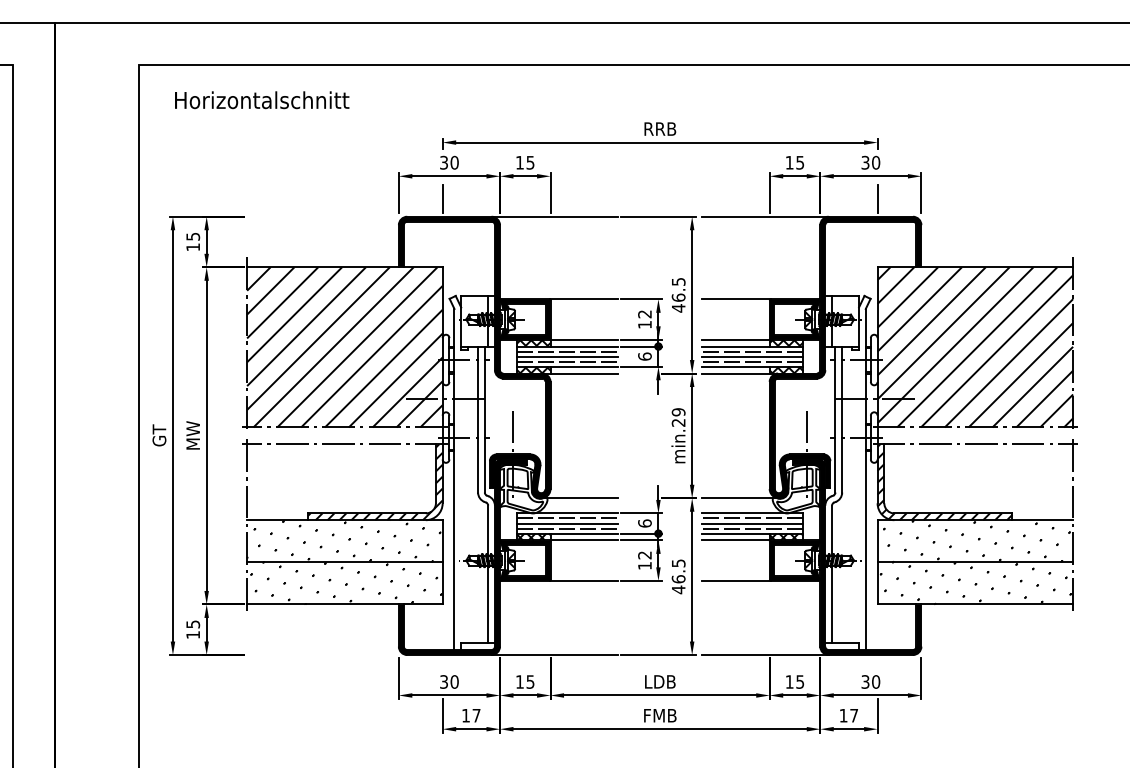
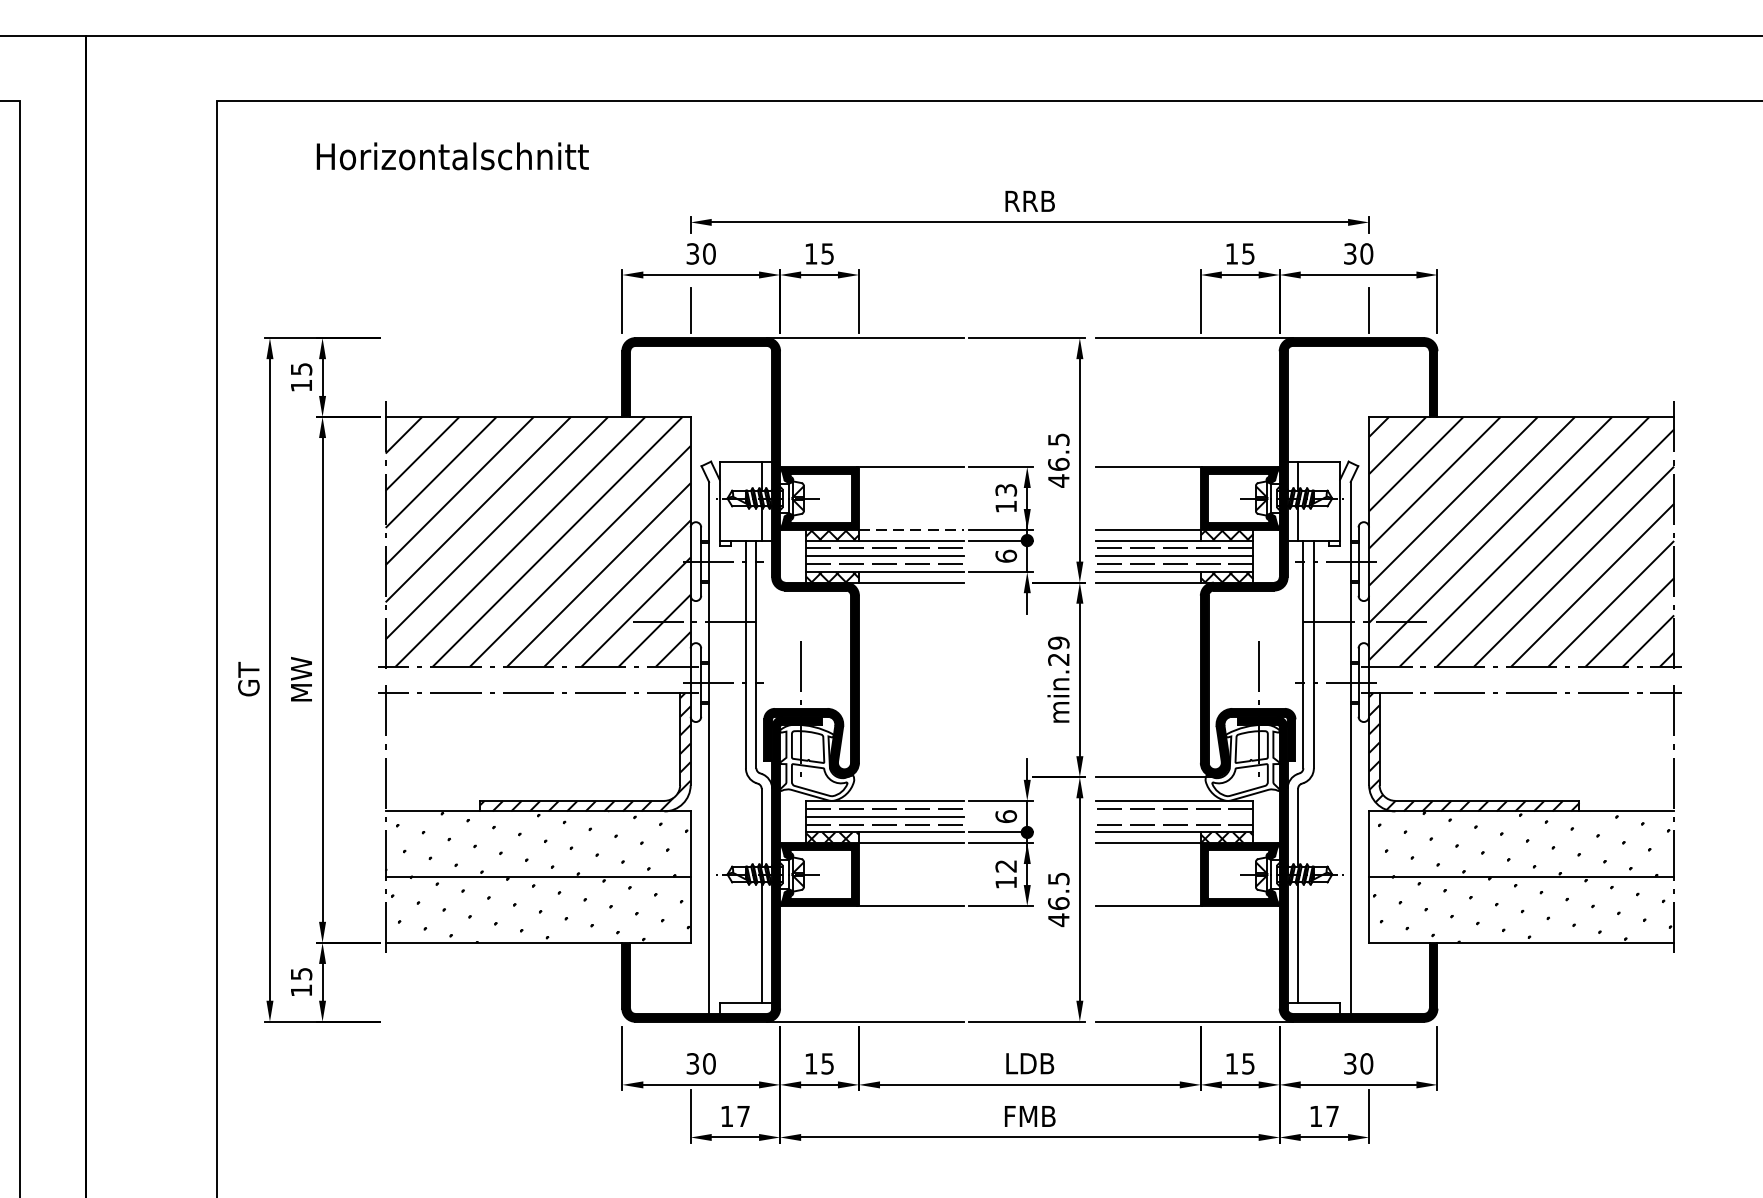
text: (262, 100) -> (453, 156), moved
text: (644, 314) -> (1005, 490), 12 -> 13
line: (584, 339) -> (911, 529), solid -> dashed
line: (579, 498) -> (904, 777), removed
line: (752, 523) -> (1173, 816), removed

